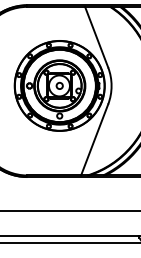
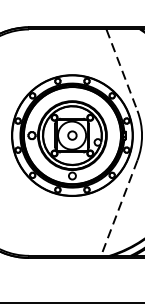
line: (96, 37) -> (121, 70), solid -> dashed
line: (94, 140) -> (119, 208), solid -> dashed

